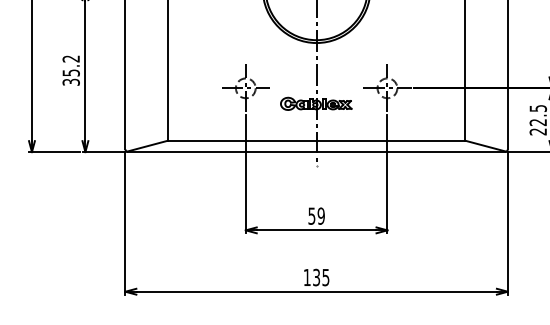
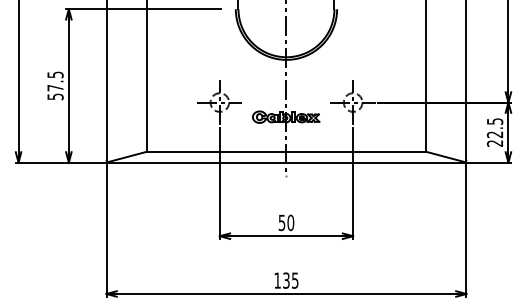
text: (71, 70) -> (55, 85), 35.2 -> 57.5
text: (320, 216) -> (290, 223), 59 -> 50

